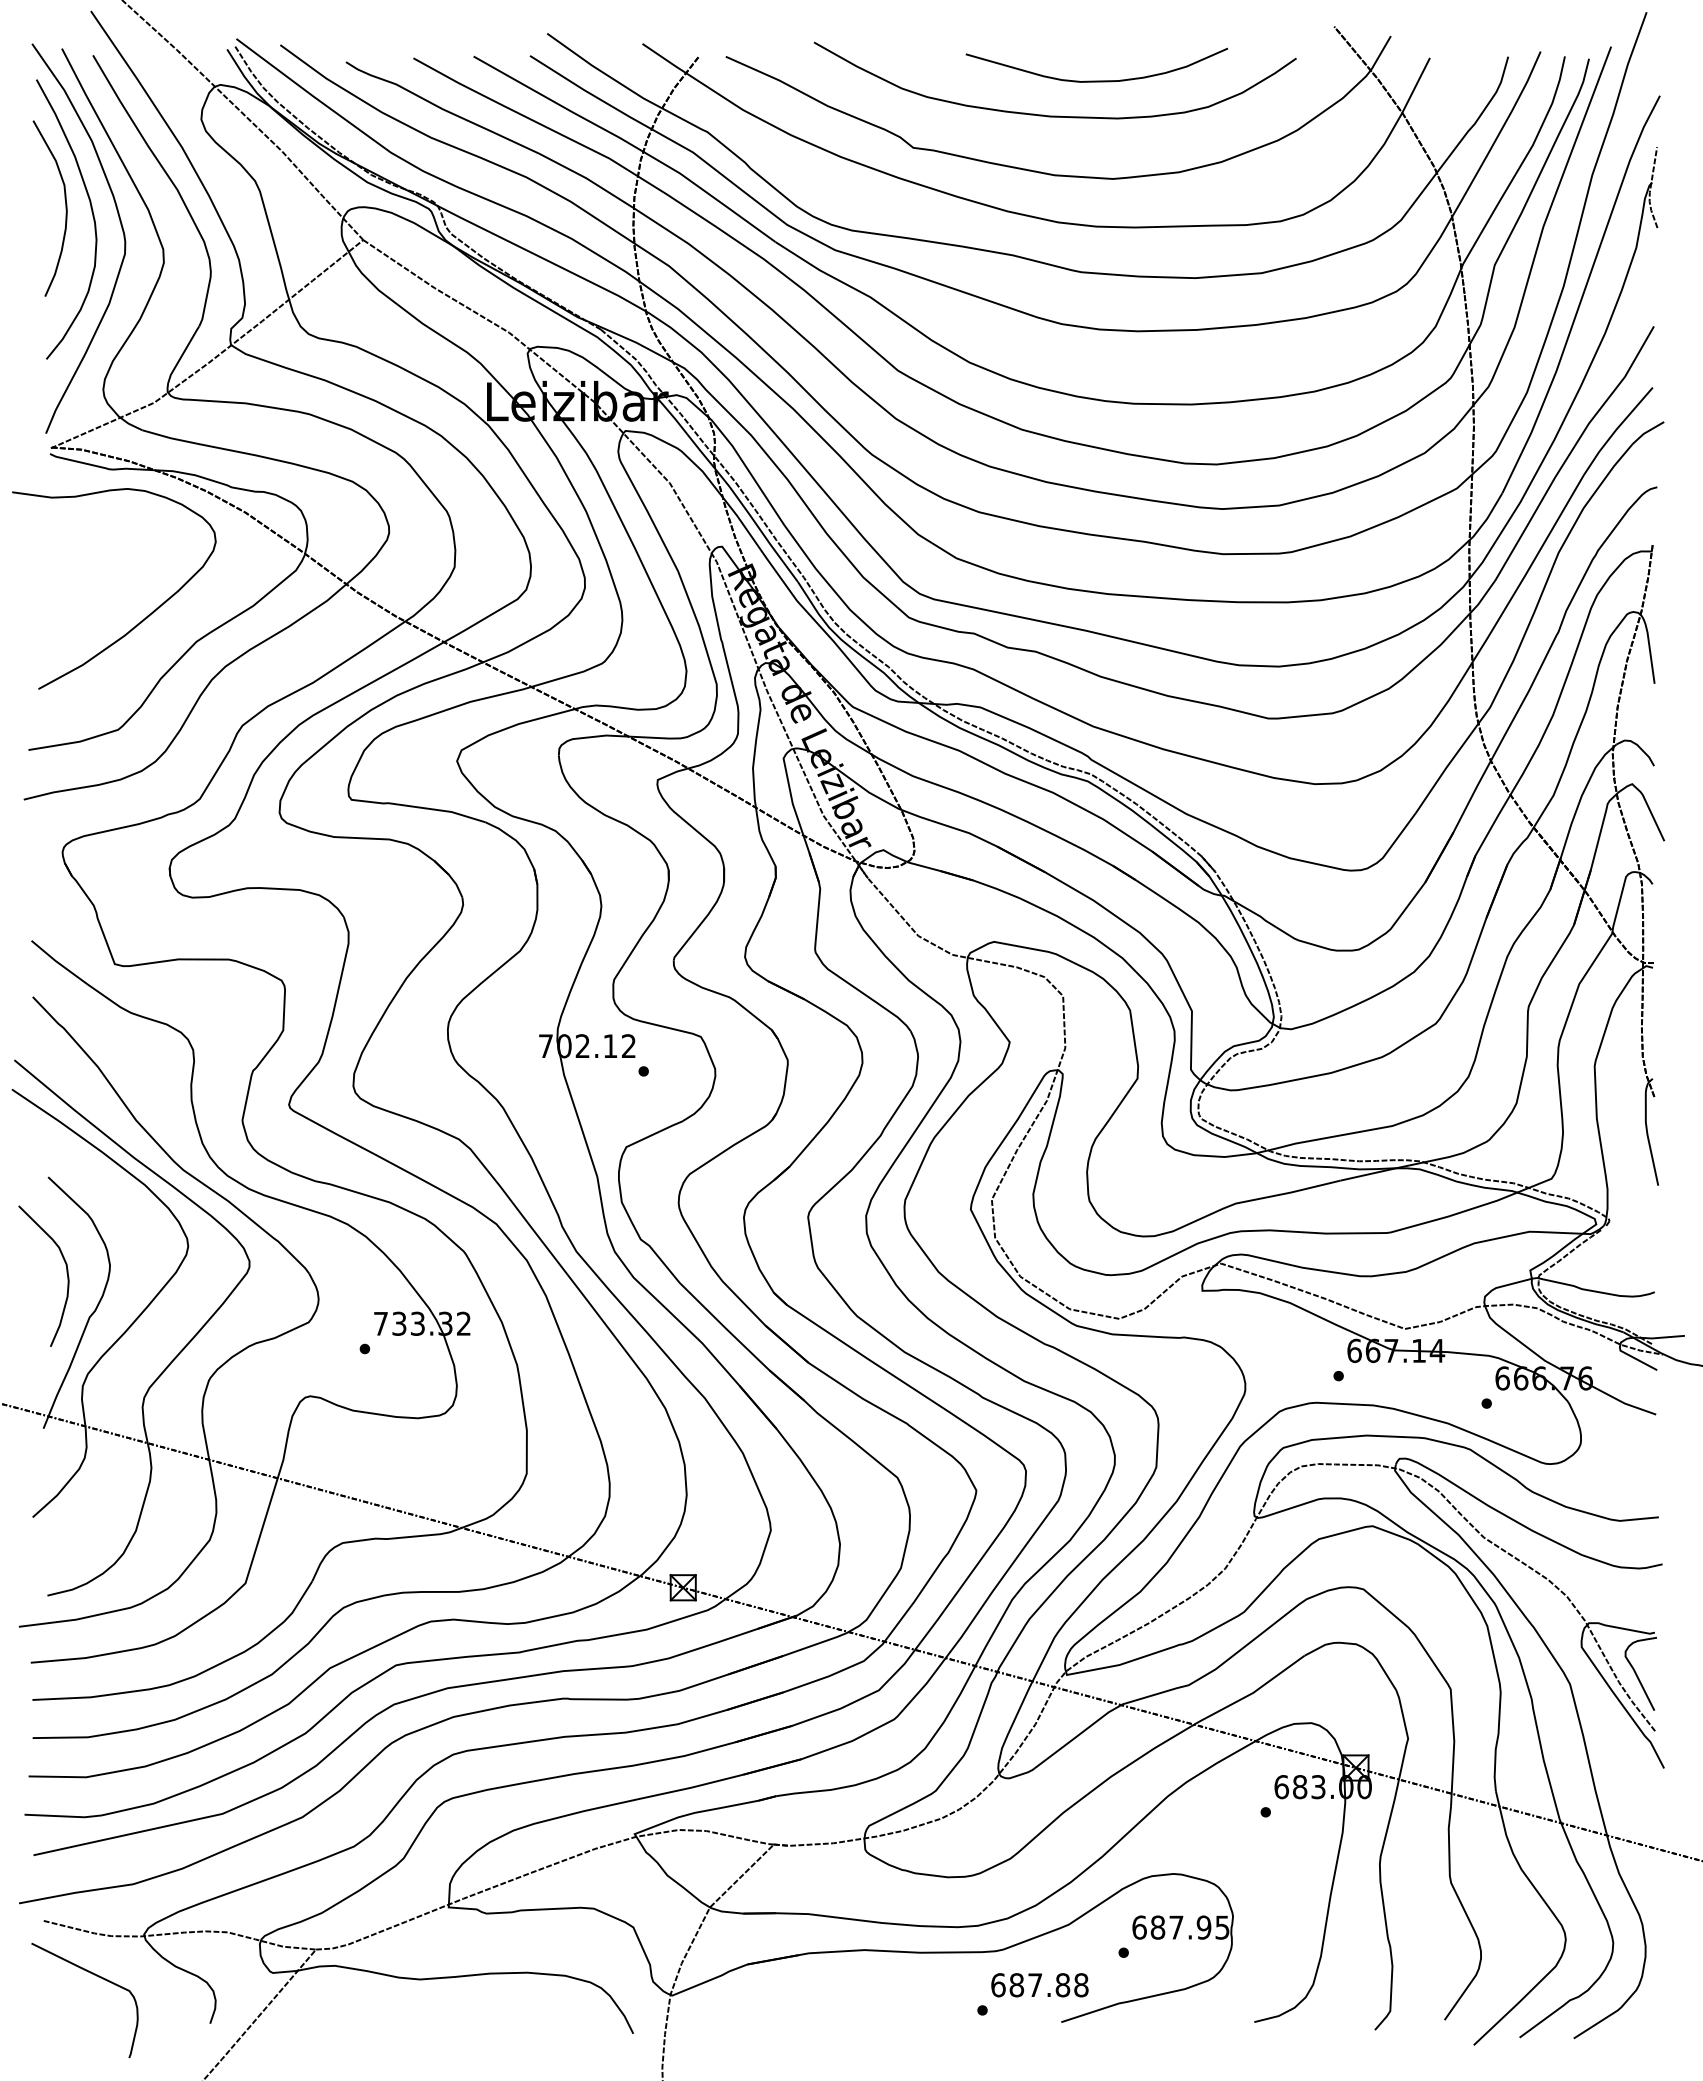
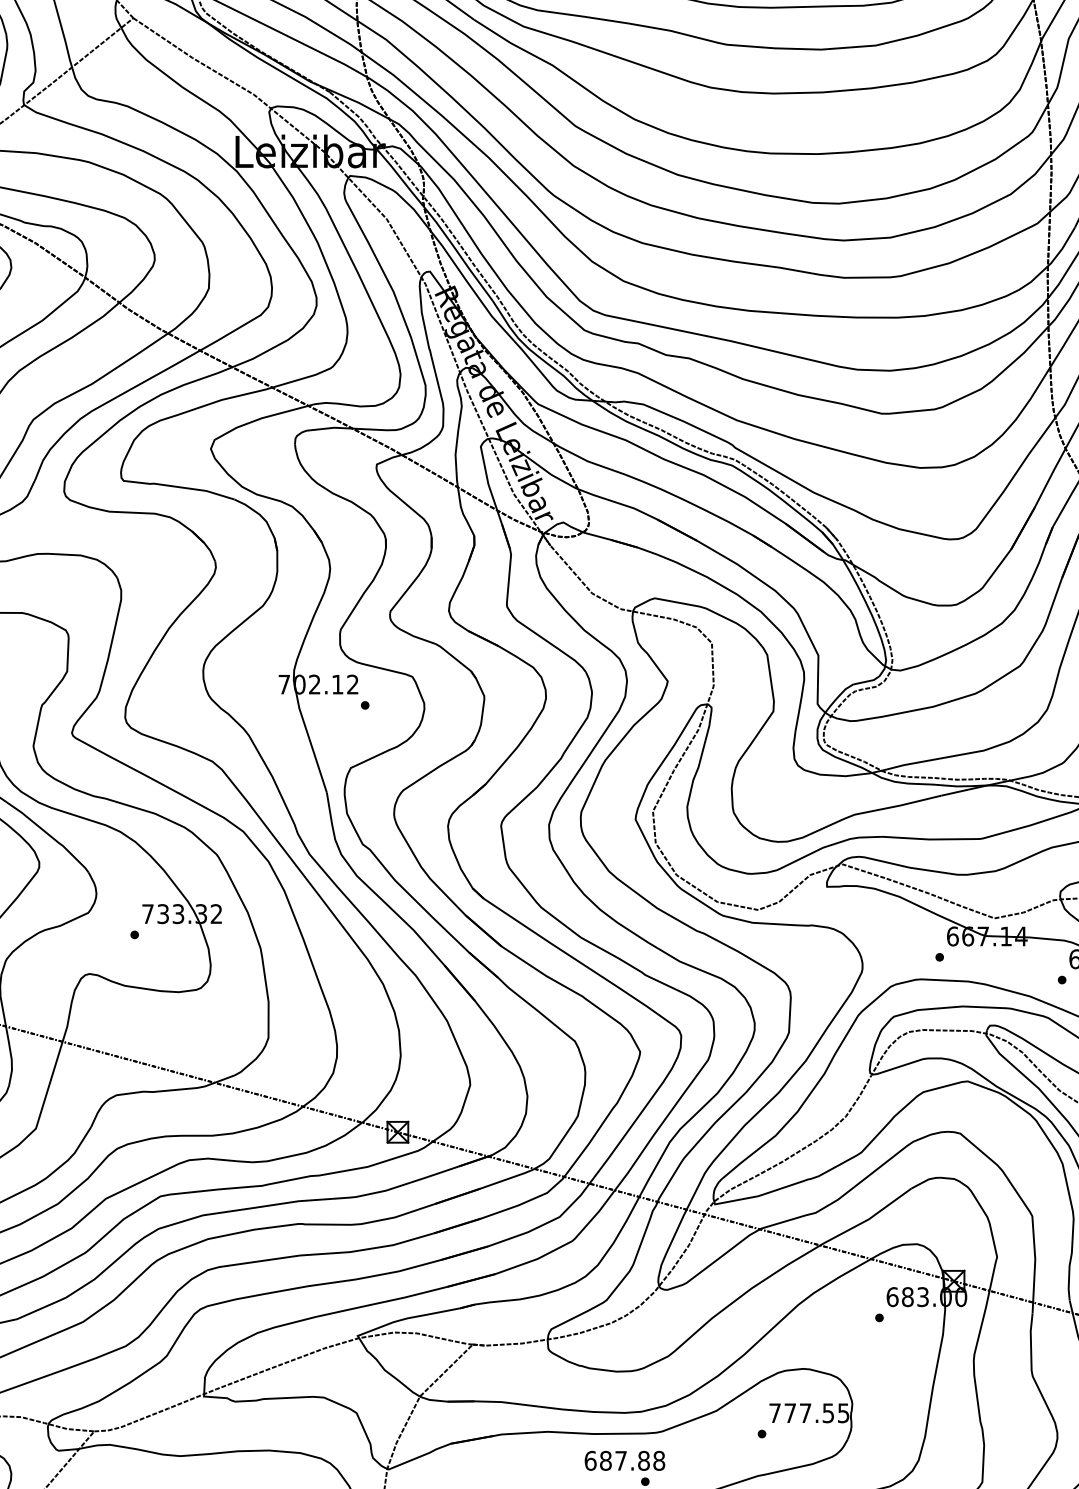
text: (1171, 1927) -> (801, 1413), 687.95 -> 777.55
text: (1039, 1985) -> (624, 1461), moved

